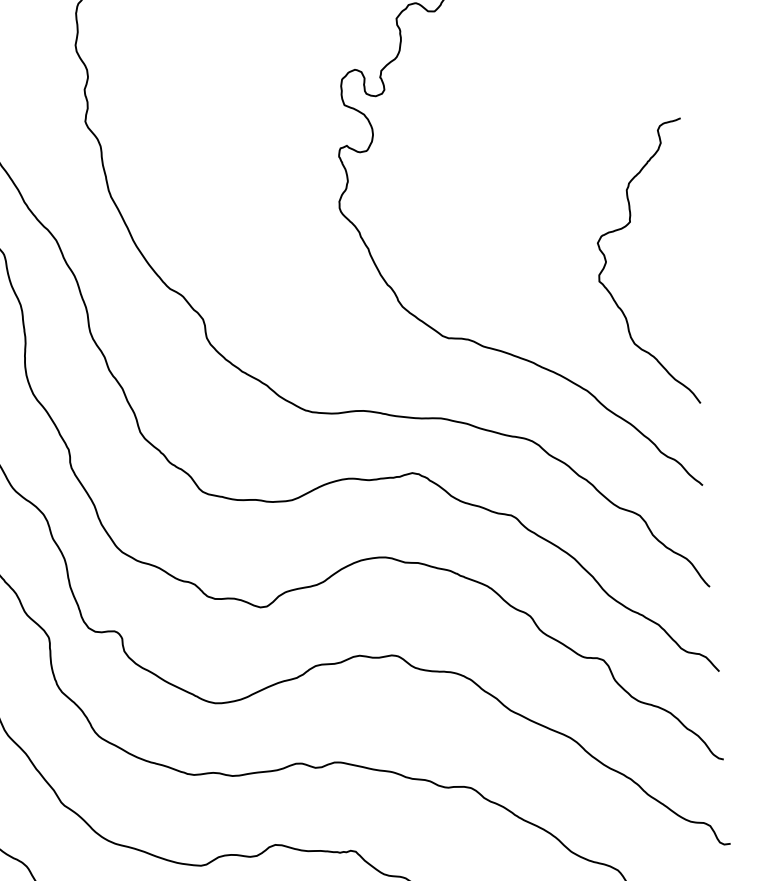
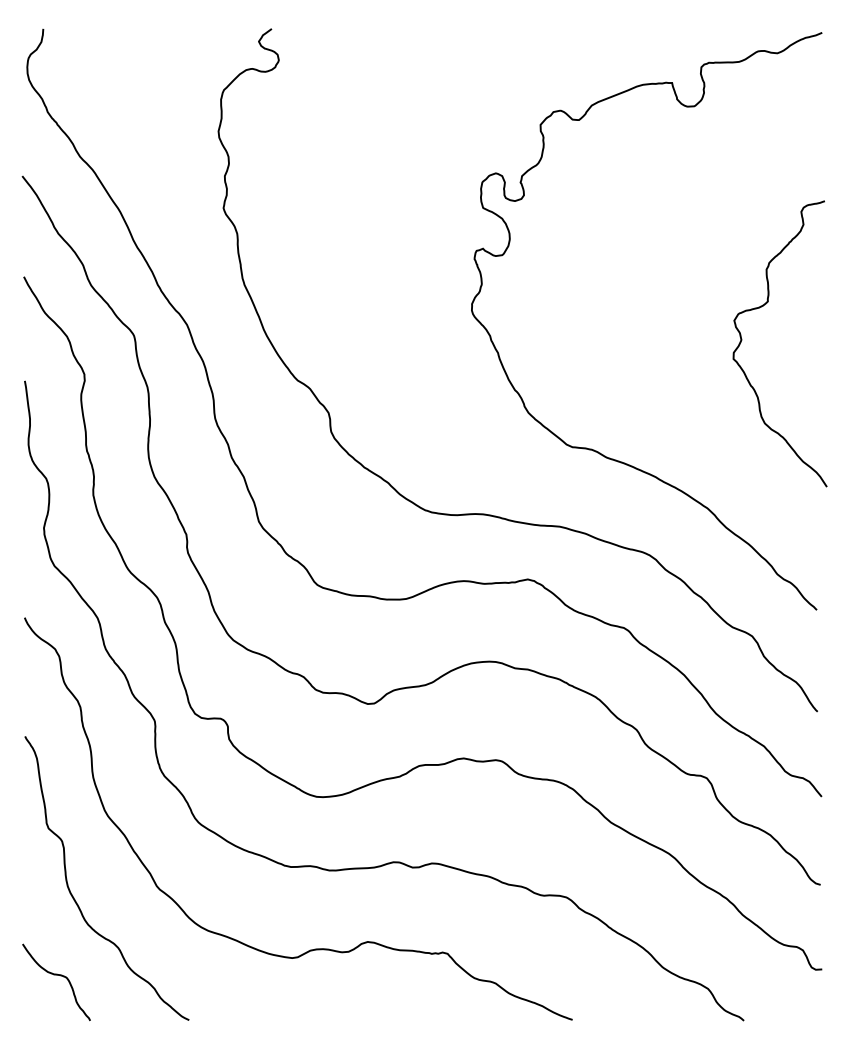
curve: (607, 262) -> (742, 340), moved

